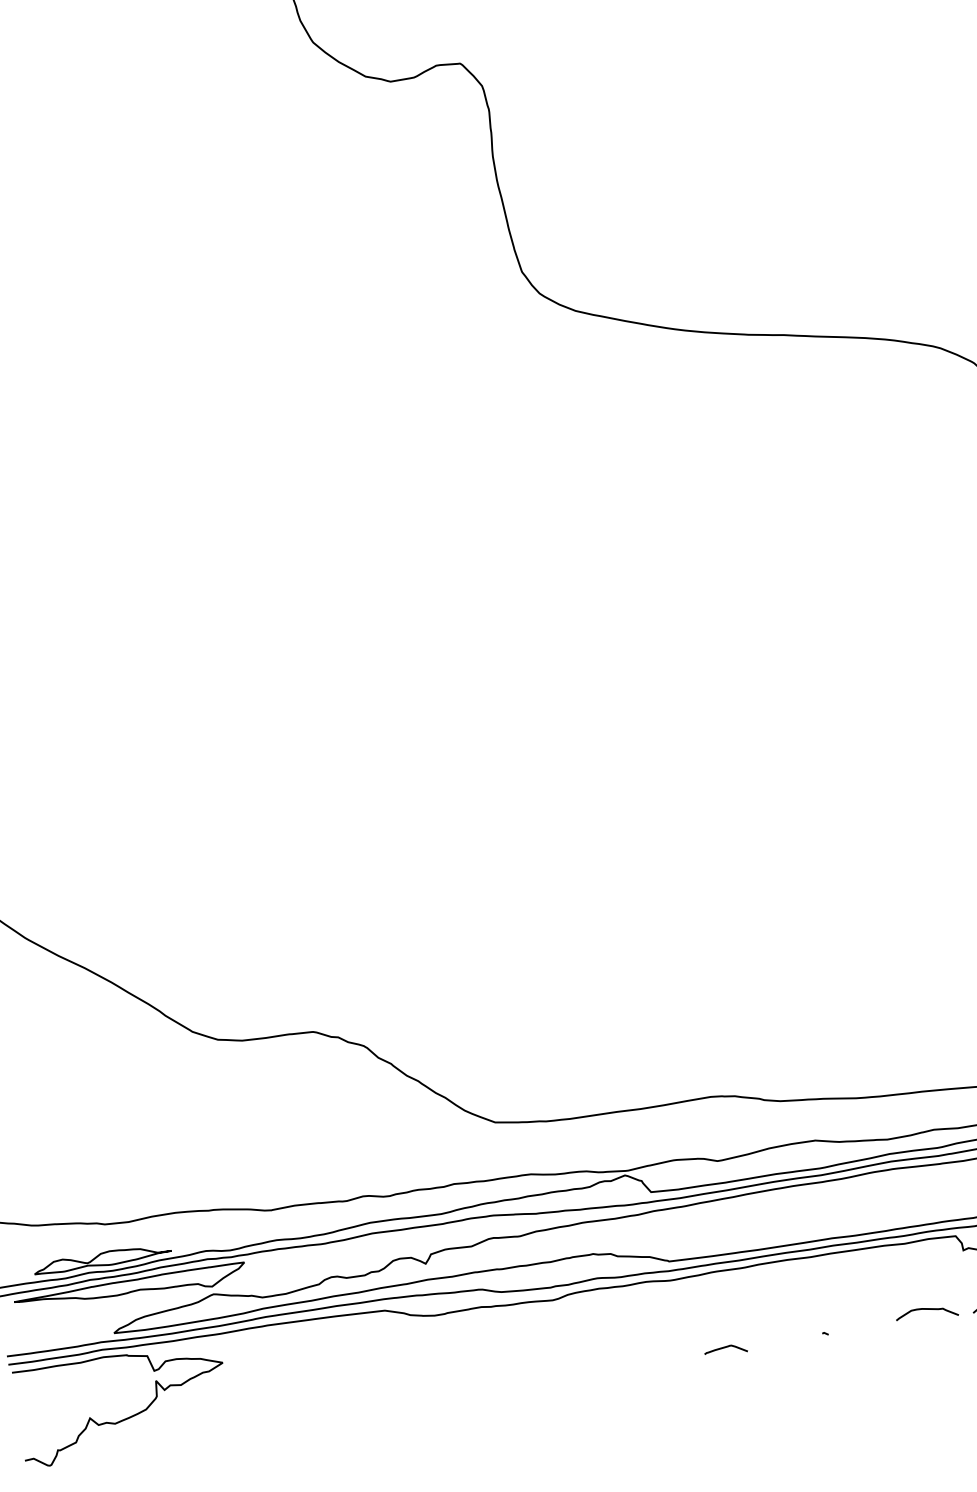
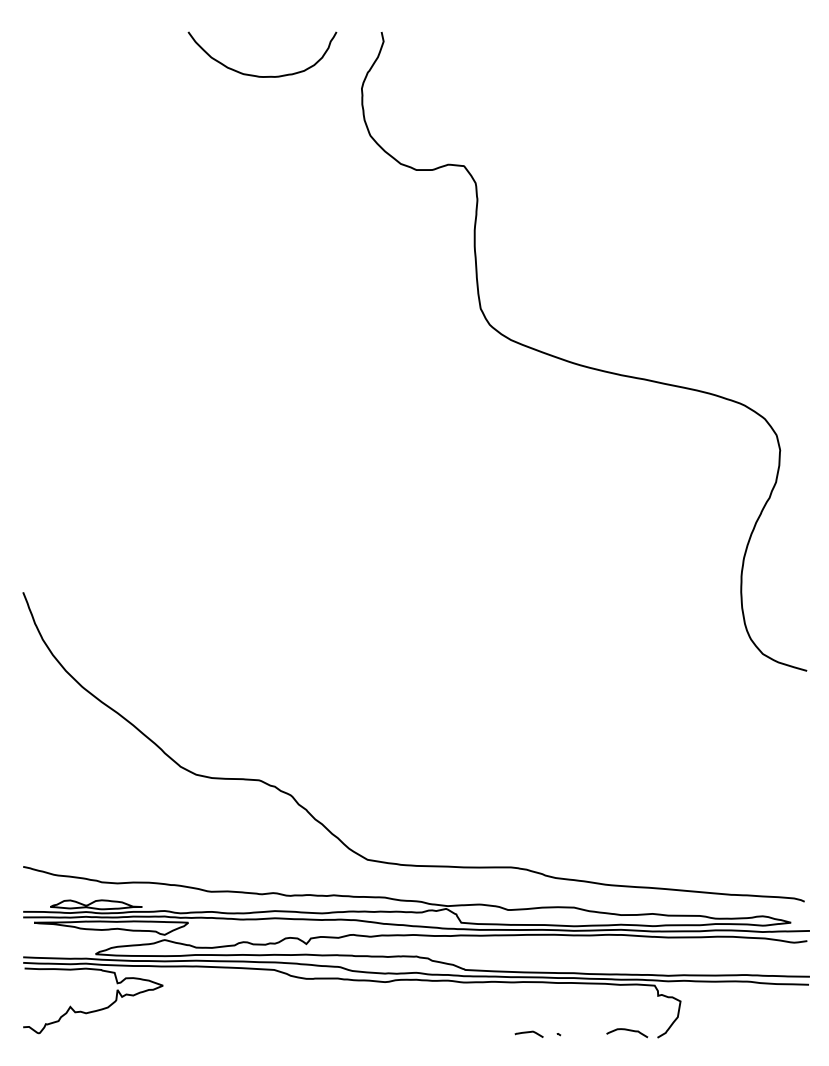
curve: (724, 1349) -> (528, 1033), moved

